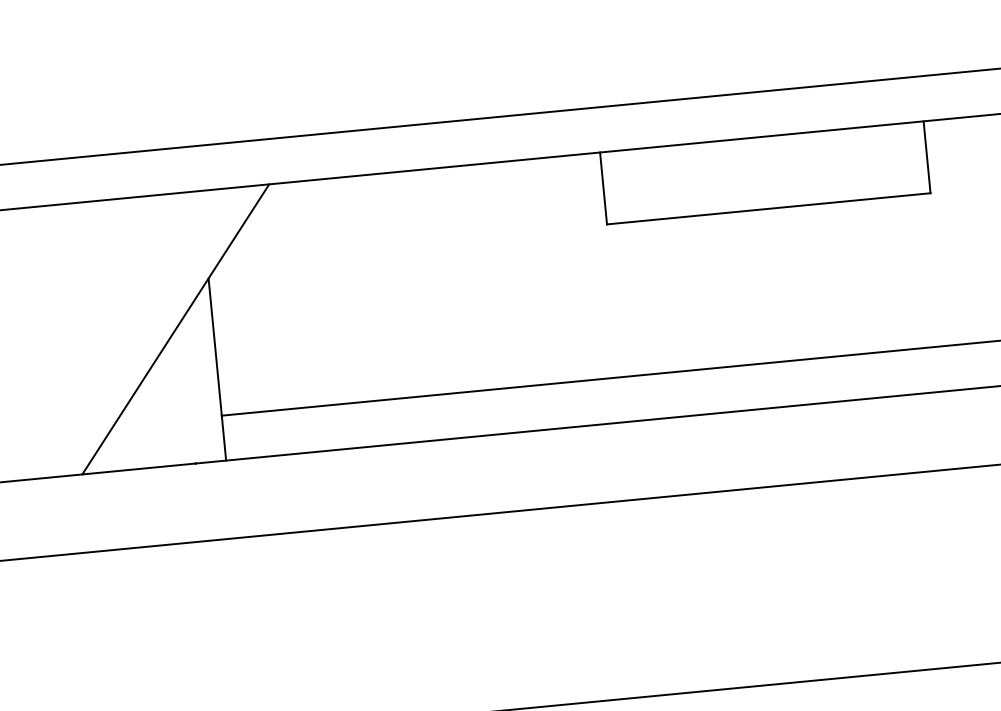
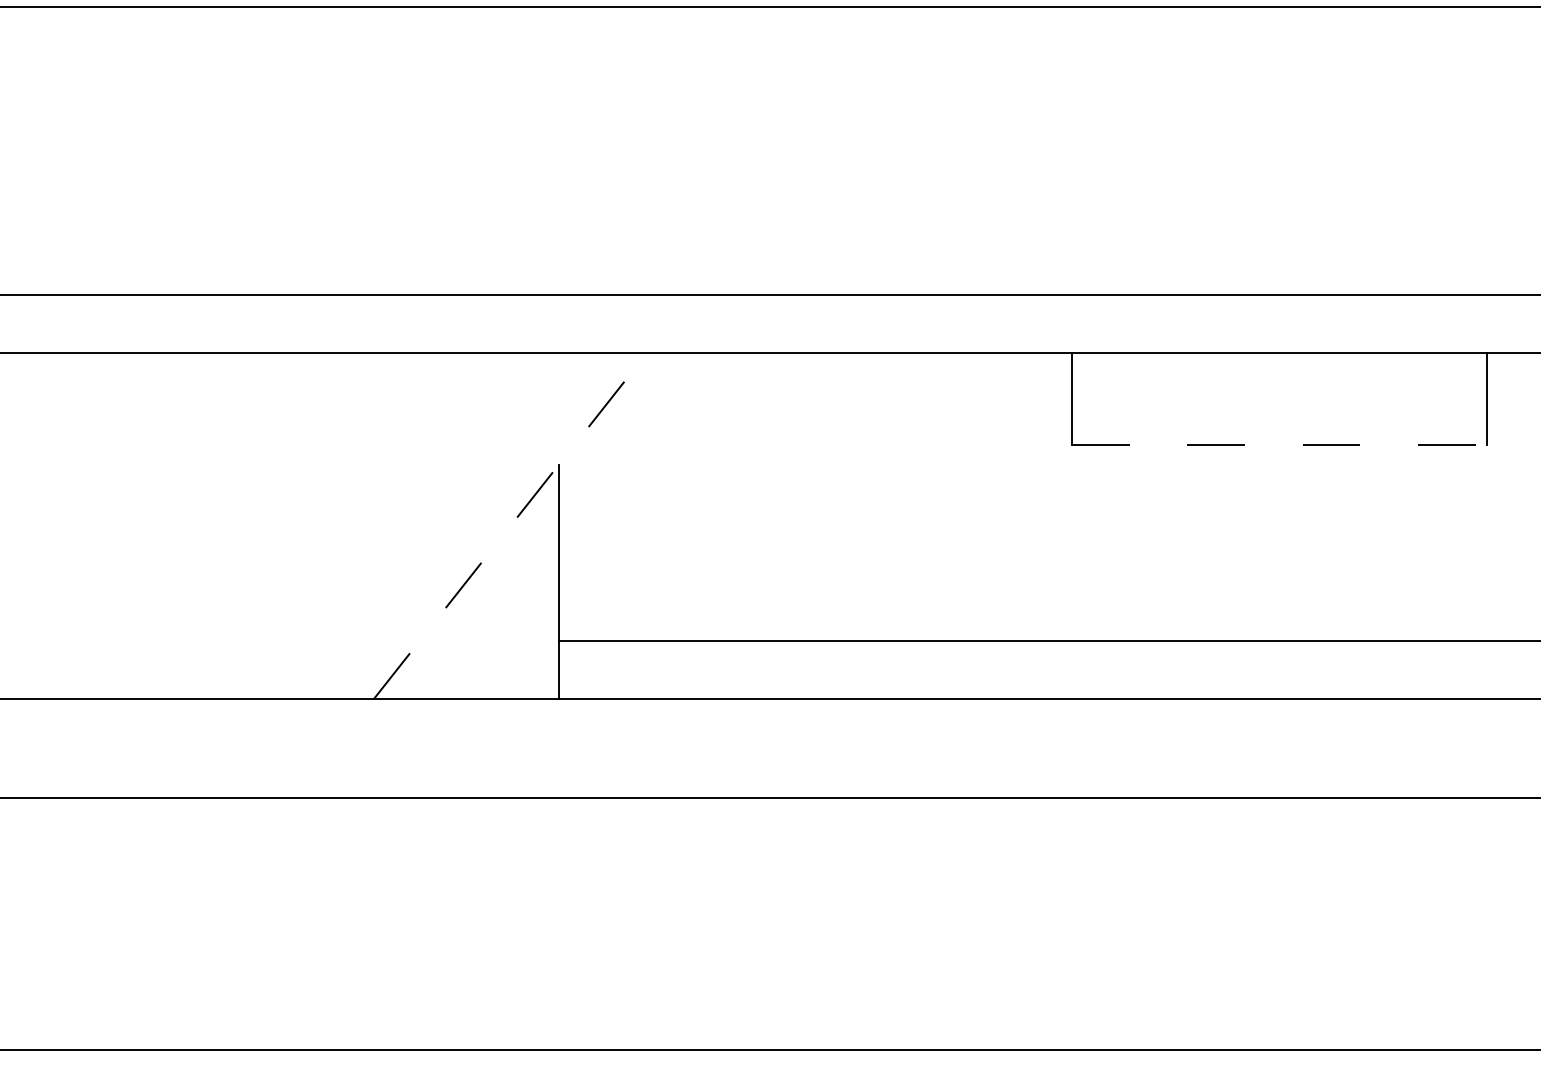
line: (768, 208) -> (1279, 444), solid -> dashed
line: (176, 329) -> (511, 525), solid -> dashed

